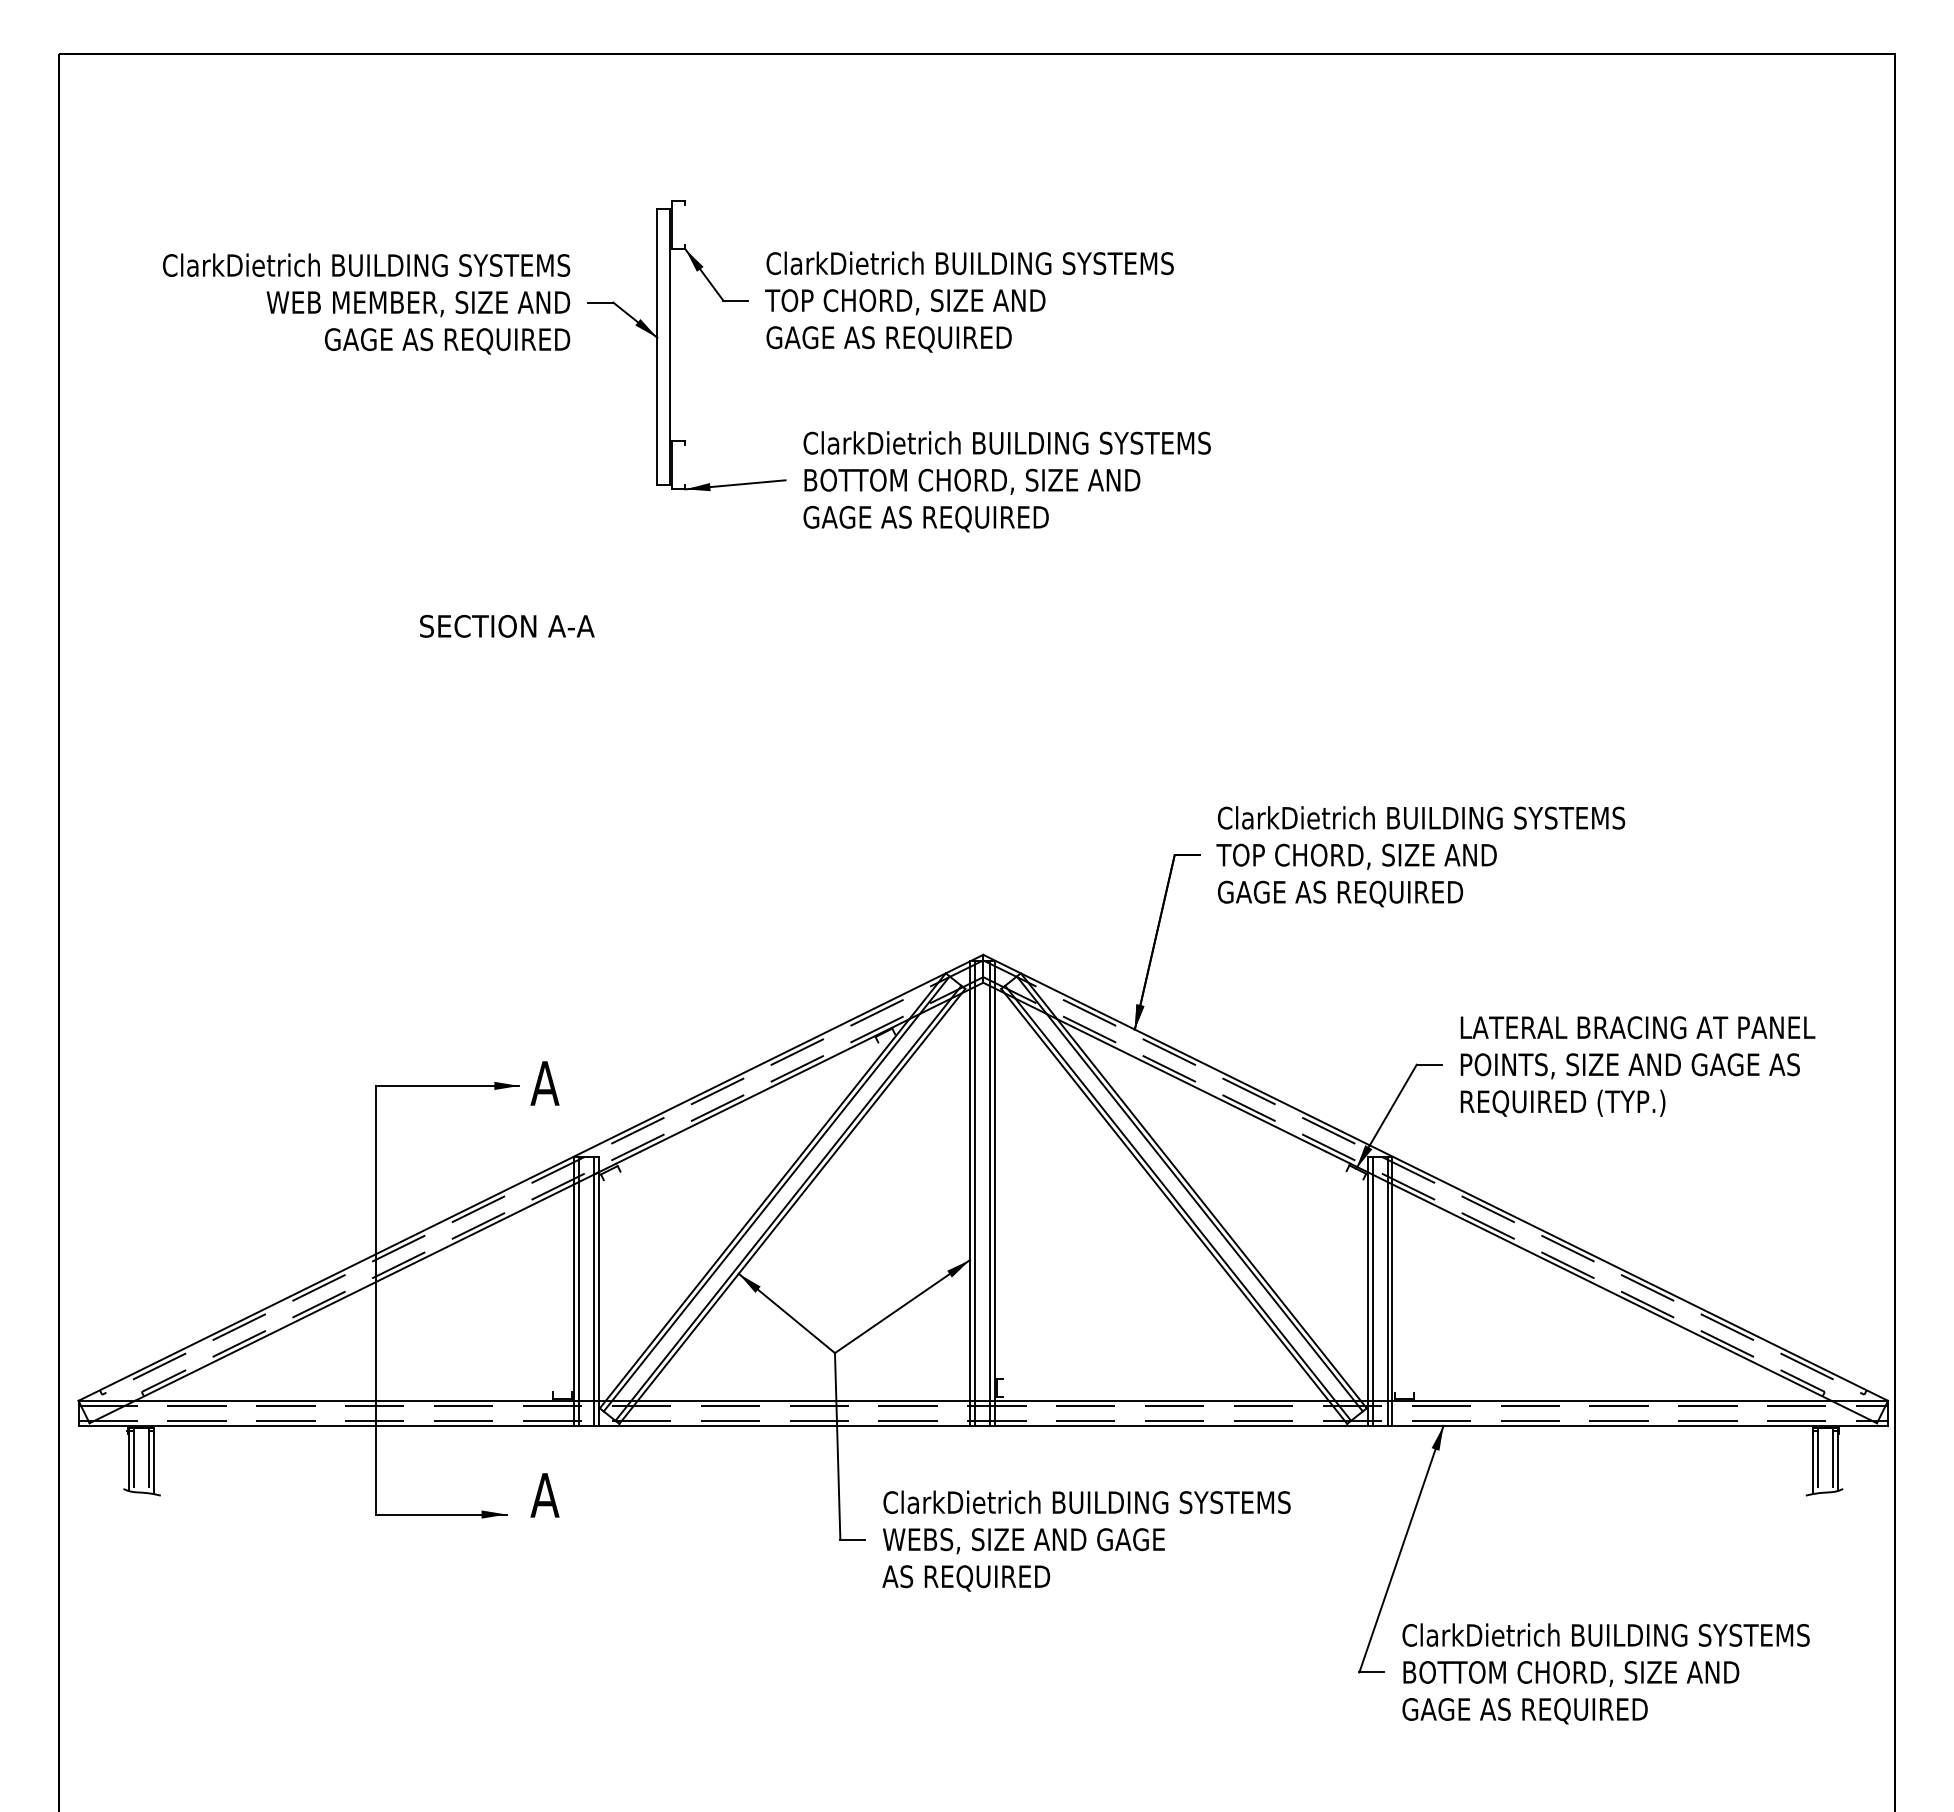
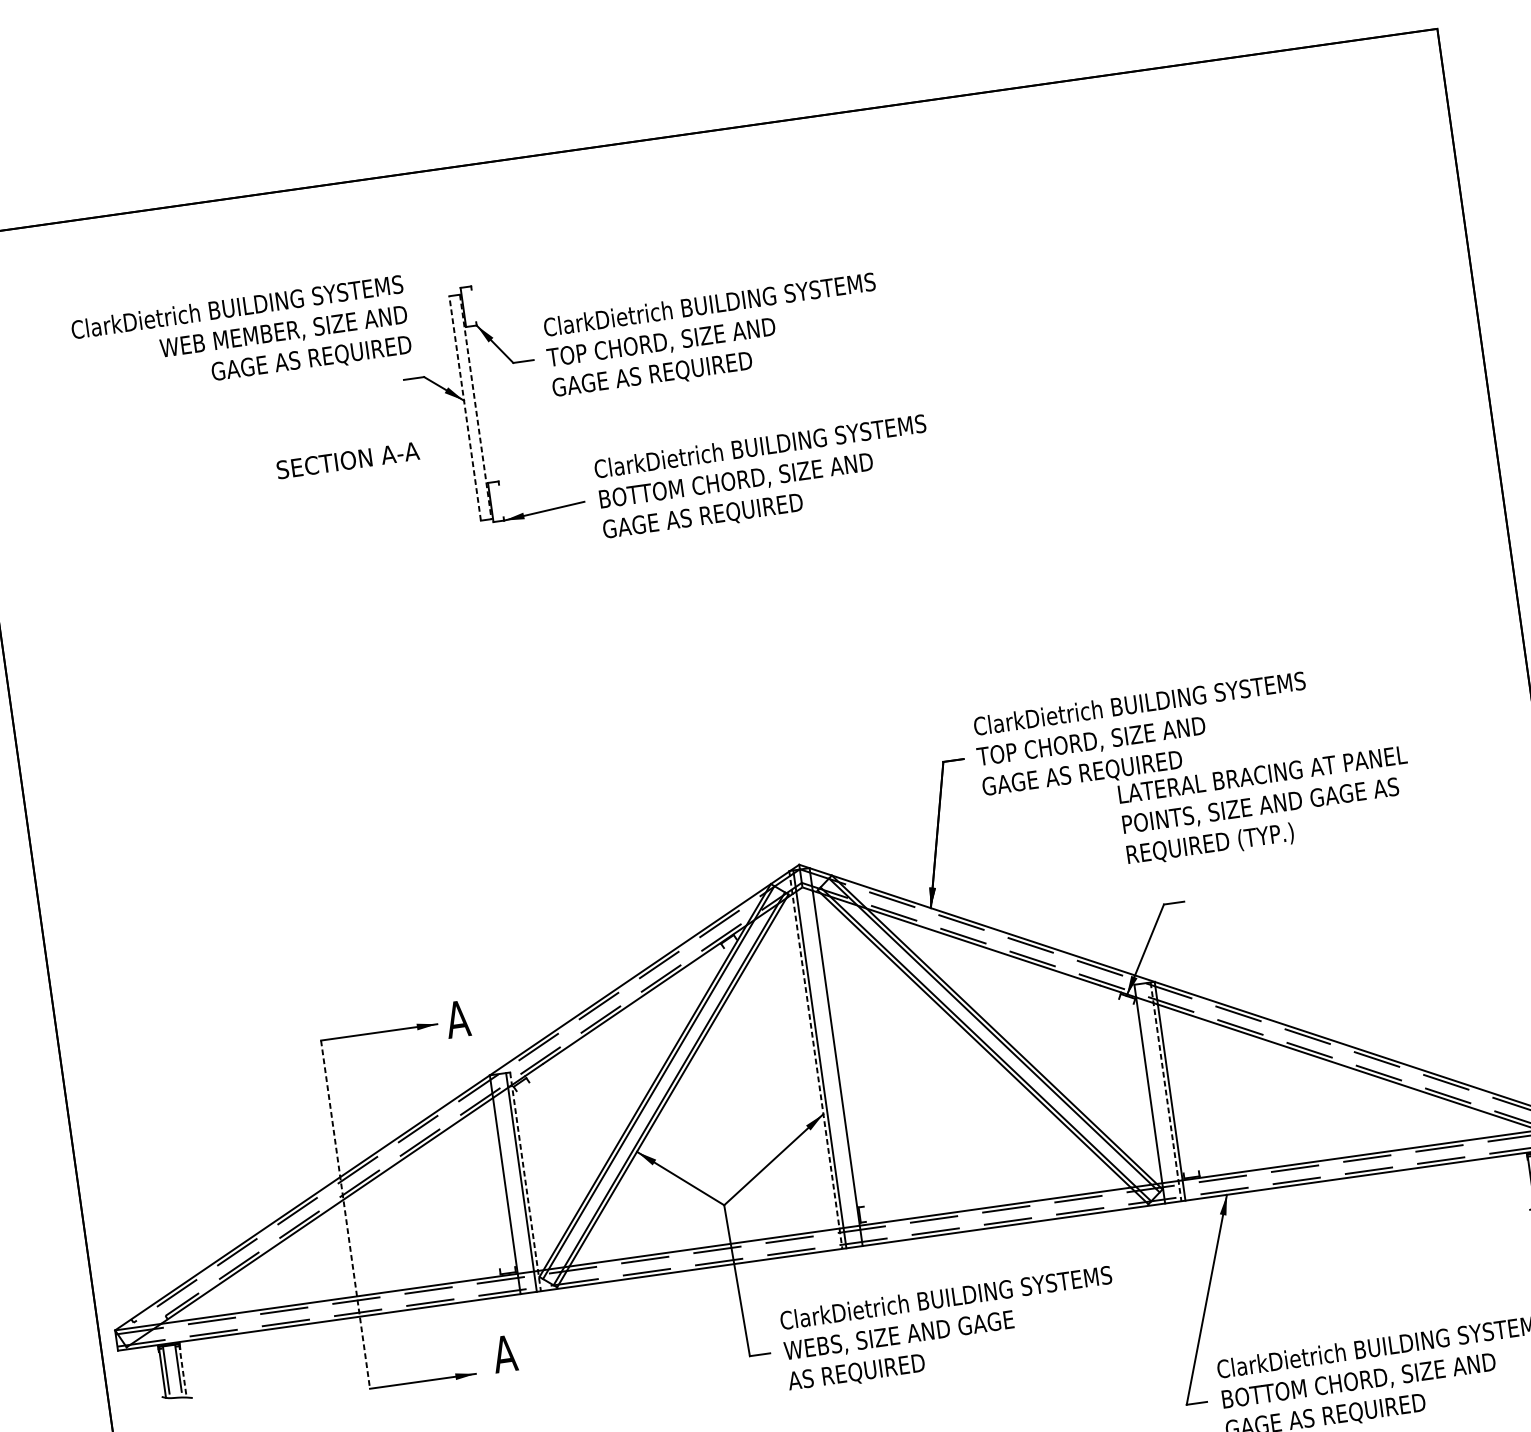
text: (366, 303) -> (241, 338), moved
line: (657, 346) -> (465, 407), solid -> dashed
line: (670, 347) -> (475, 407), solid -> dashed
text: (507, 625) -> (348, 459), moved
text: (1637, 1066) -> (1266, 806), moved
line: (990, 1192) -> (832, 1057), removed
line: (970, 1193) -> (816, 1060), solid -> dashed
line: (579, 1290) -> (509, 1183), removed
line: (1372, 1290) -> (1153, 1093), removed
line: (599, 1291) -> (525, 1182), solid -> dashed
line: (1387, 1291) -> (1166, 1092), solid -> dashed
line: (376, 1300) -> (345, 1214), solid -> dashed
line: (153, 1461) -> (182, 1371), solid -> dashed

